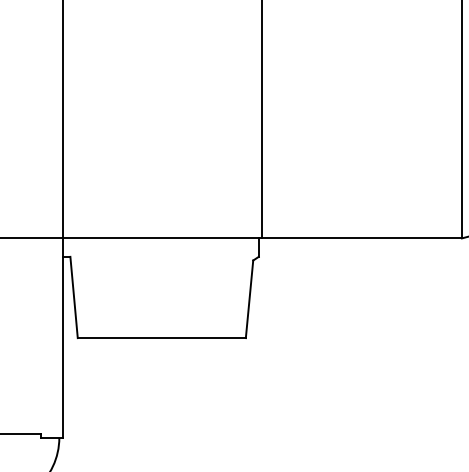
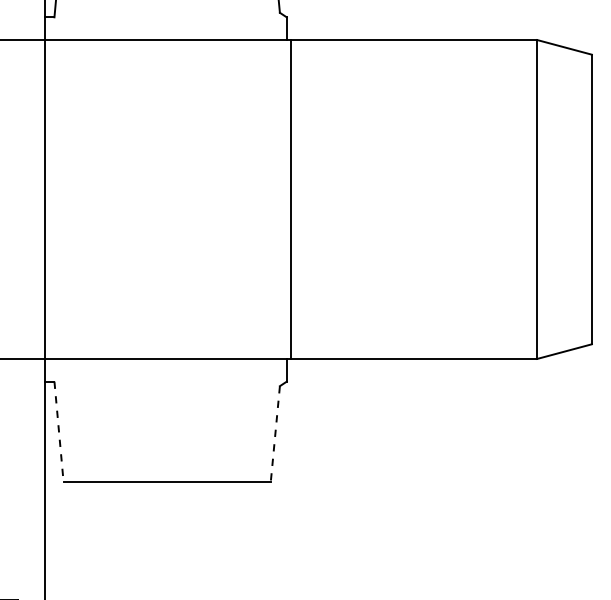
line: (74, 298) -> (59, 432), solid -> dashed
line: (249, 299) -> (275, 434), solid -> dashed

